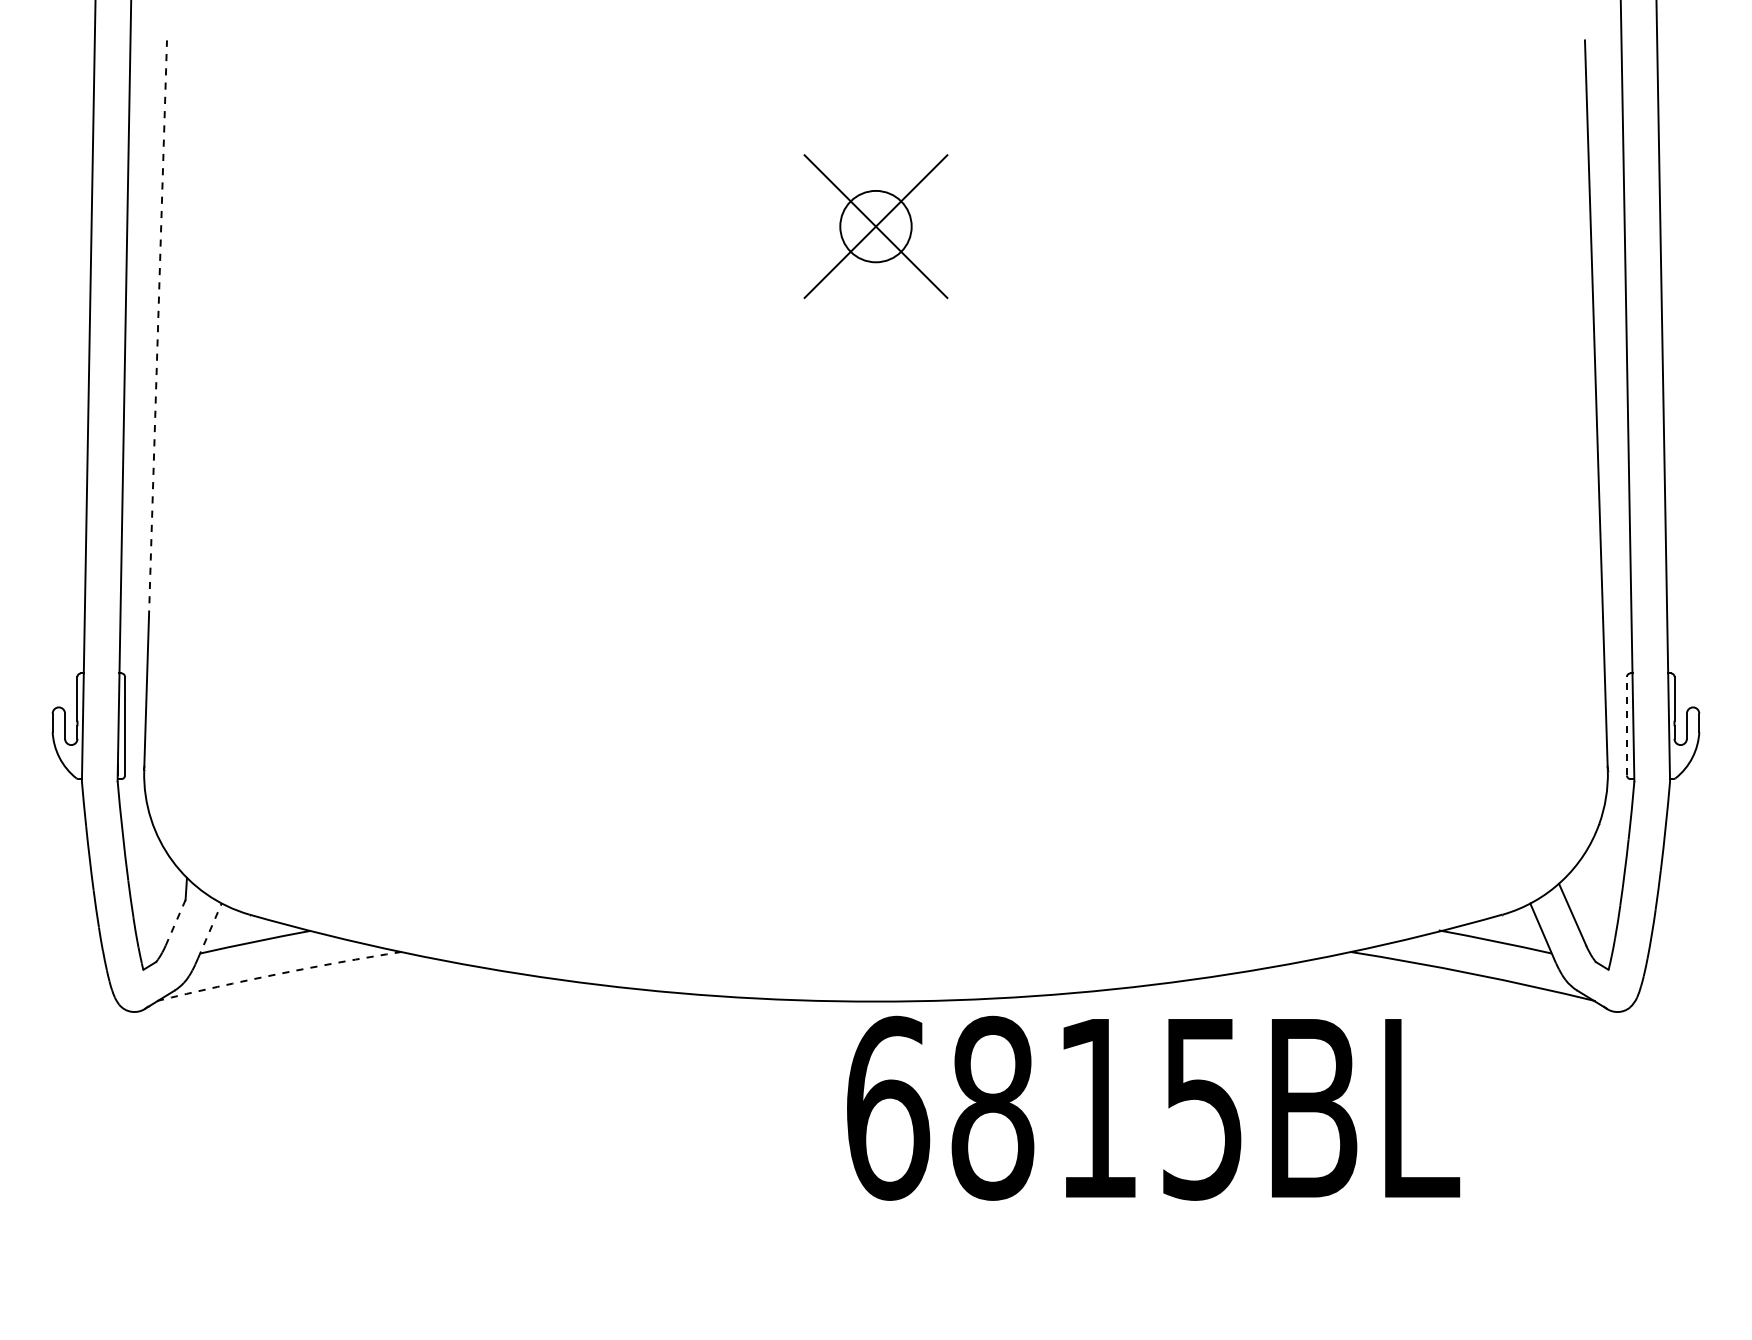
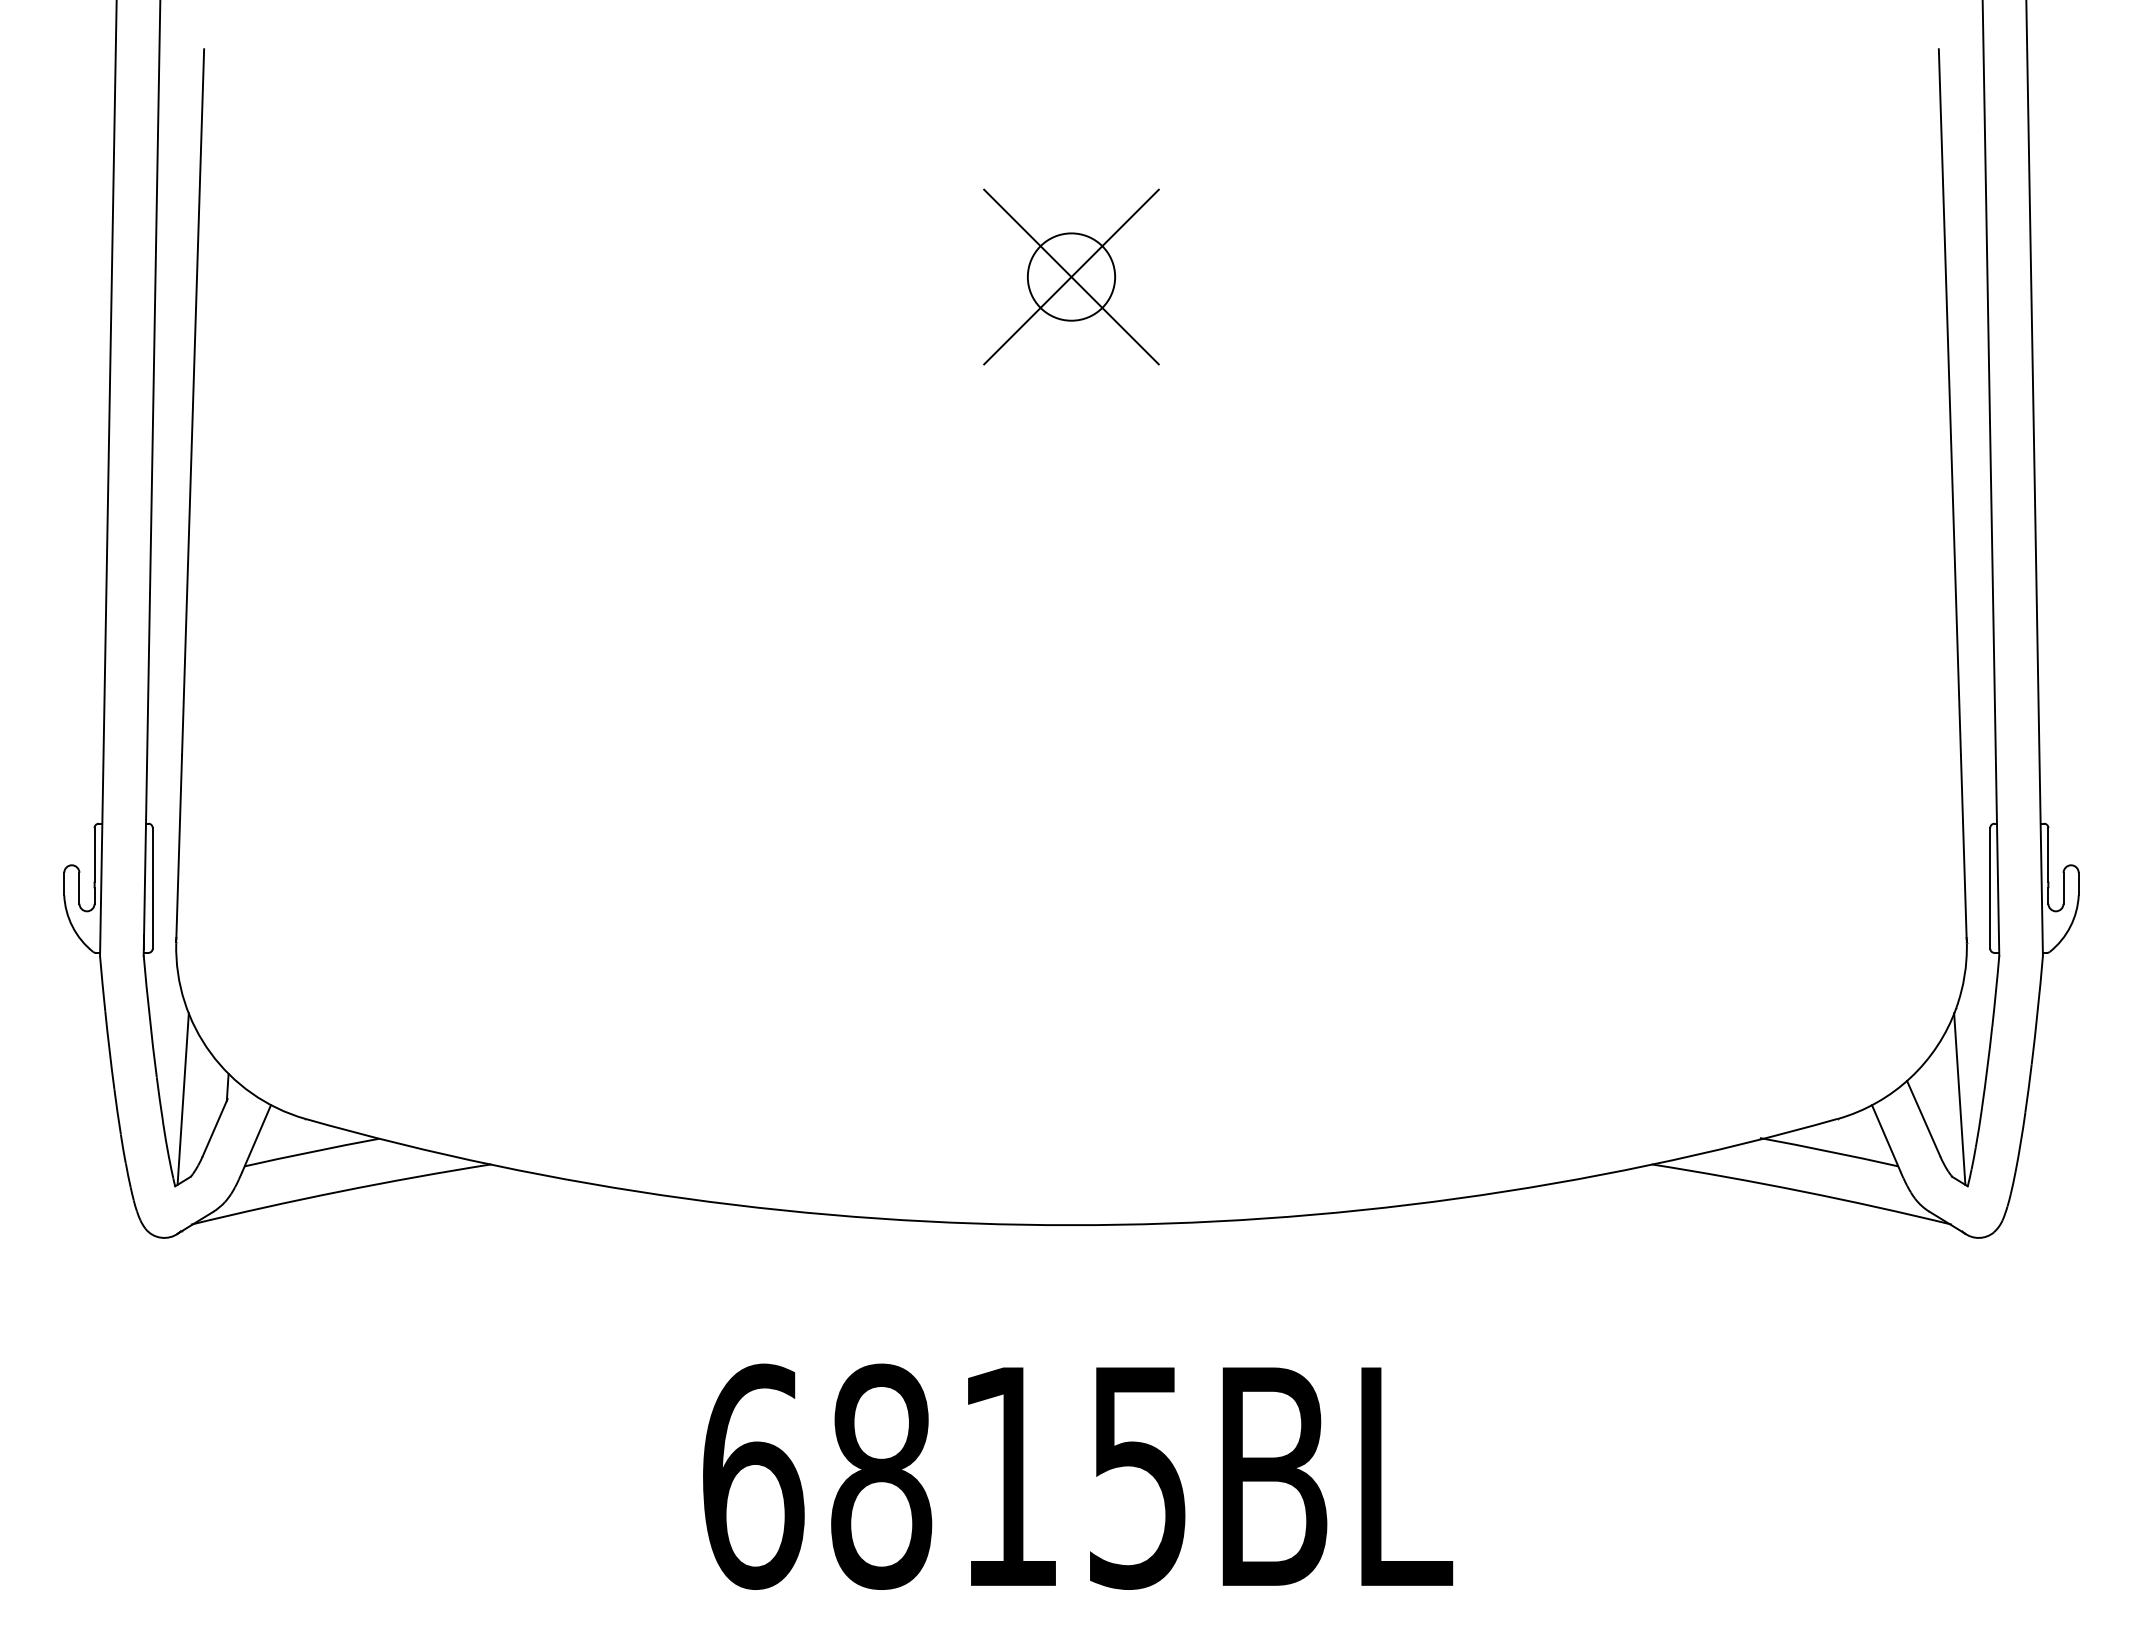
line: (158, 328) -> (193, 401), dashed -> solid
line: (1627, 725) -> (1990, 887), dashed -> solid
line: (149, 898) -> (182, 1098), added
line: (1601, 898) -> (1959, 1098), added
line: (176, 921) -> (215, 1127), dashed -> solid
line: (209, 930) -> (256, 1138), dashed -> solid
arc: (278, 974) -> (340, 1191), dashed -> solid
text: (1153, 1108) -> (1078, 1476), moved

